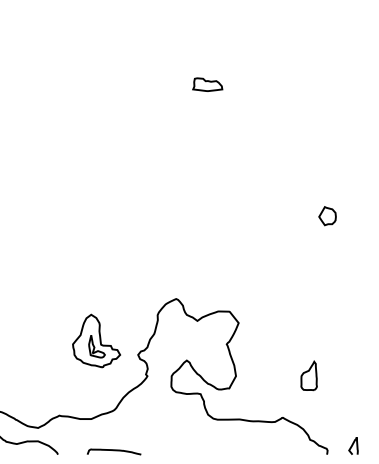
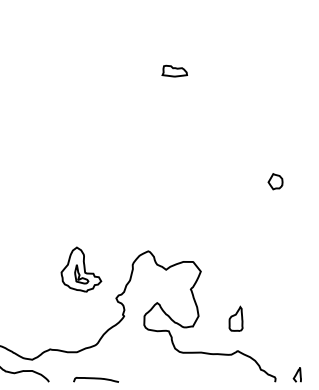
part: (96, 340) -> (81, 269), moved
part: (308, 375) -> (235, 318), moved

